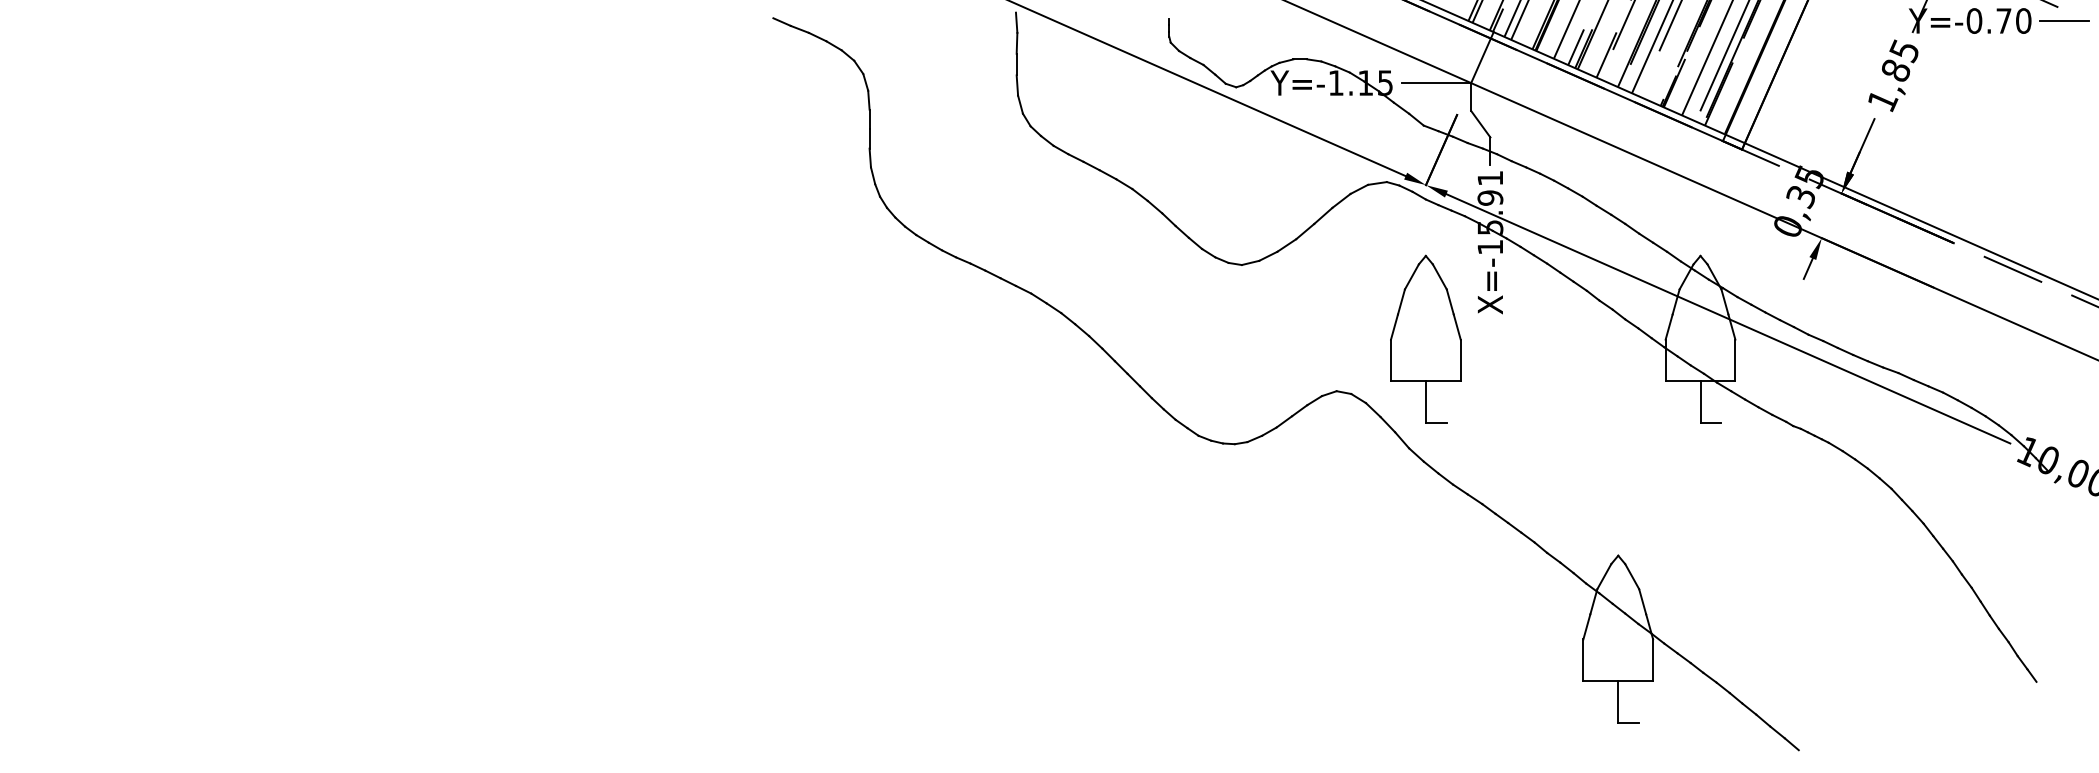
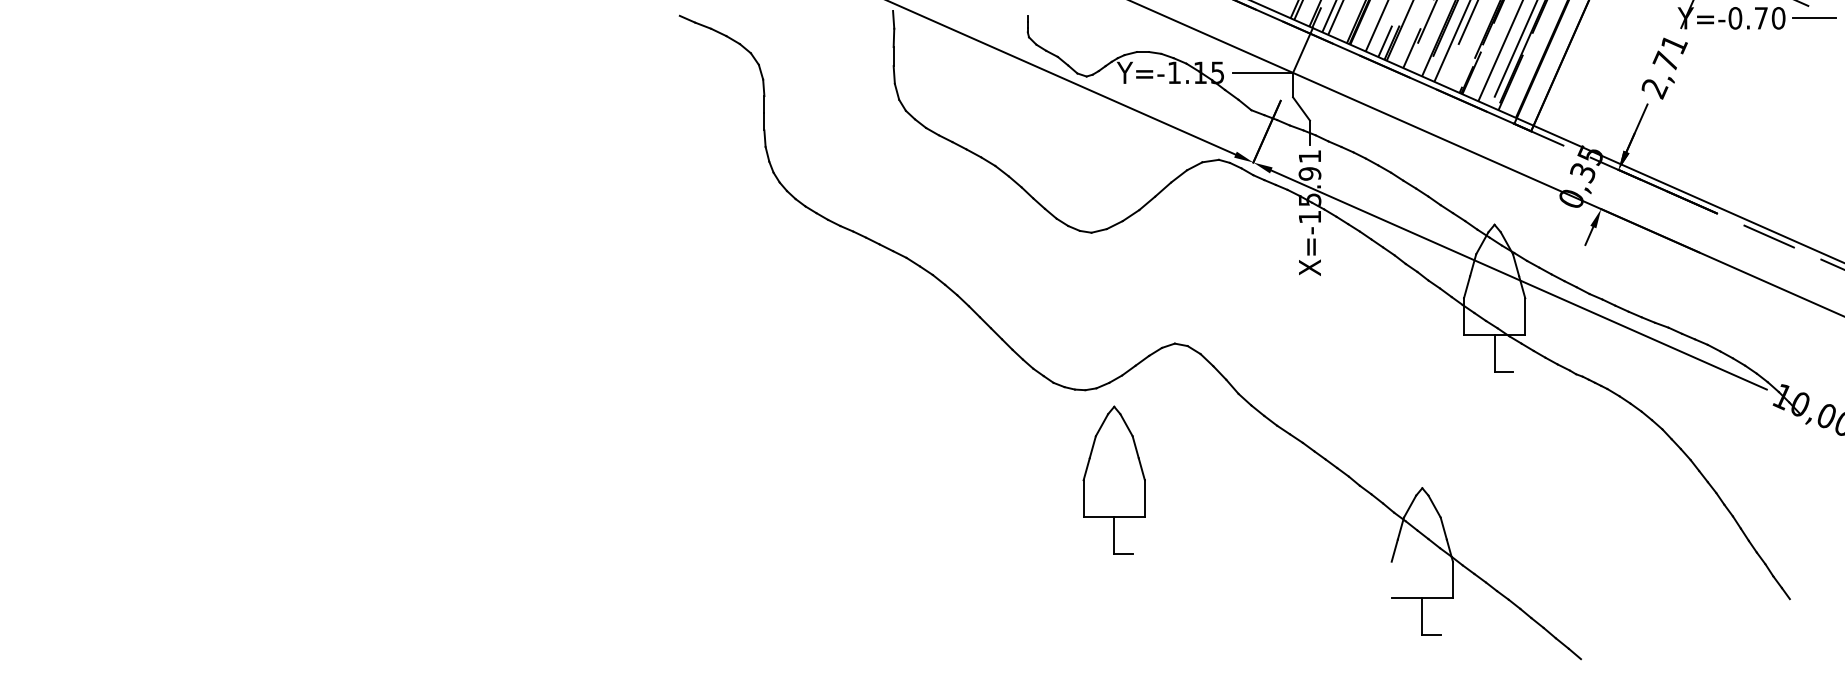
text: (1893, 75) -> (1664, 66), 1,85 -> 2,71
part: (1425, 338) -> (1113, 479), moved
line: (1583, 659) -> (1391, 579), removed

